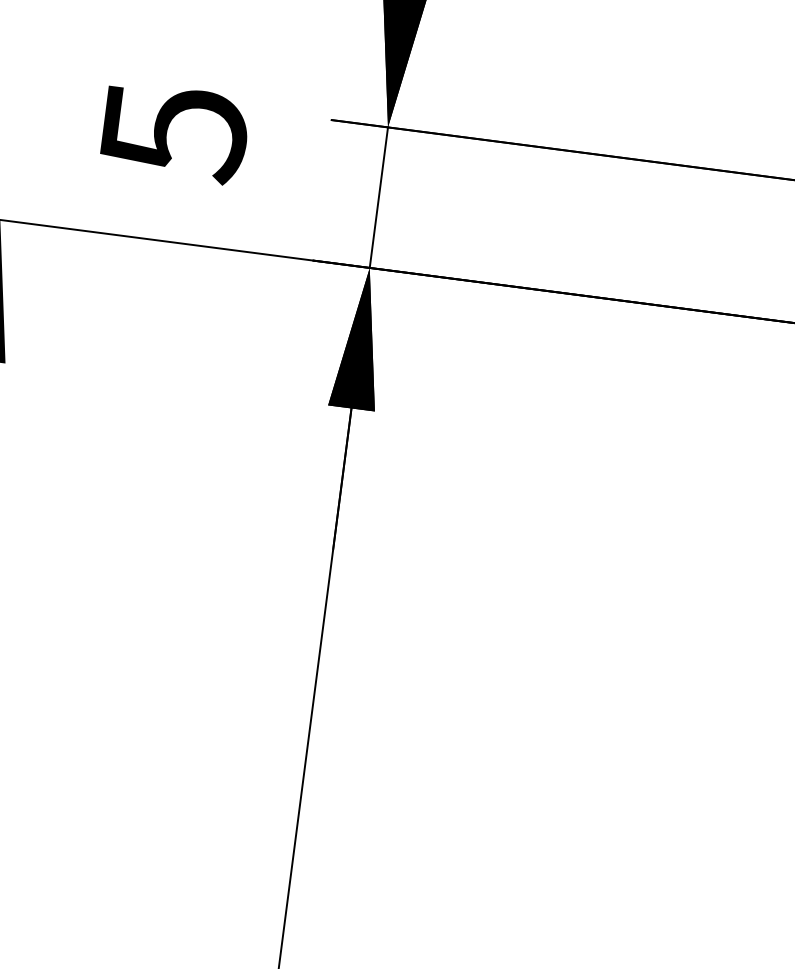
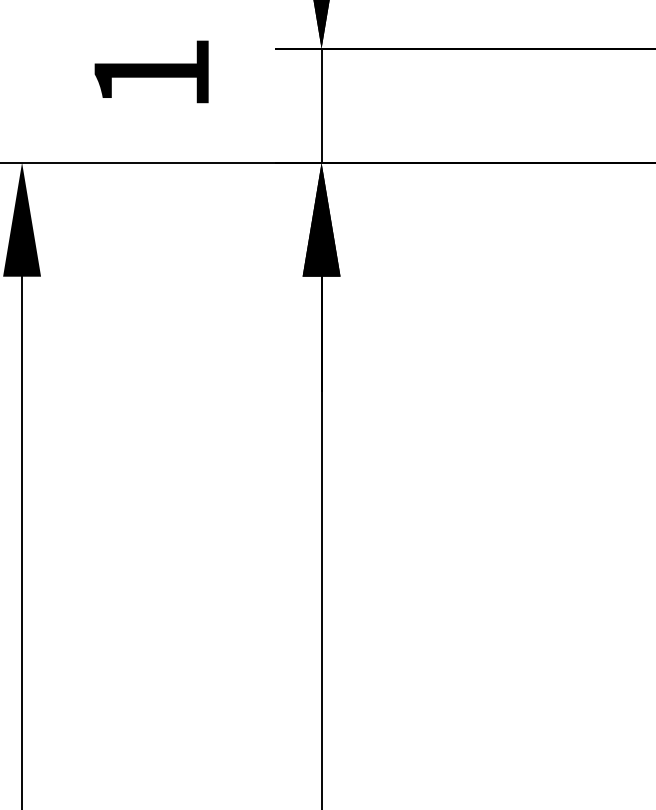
text: (175, 133) -> (152, 75), 5 -> 1

